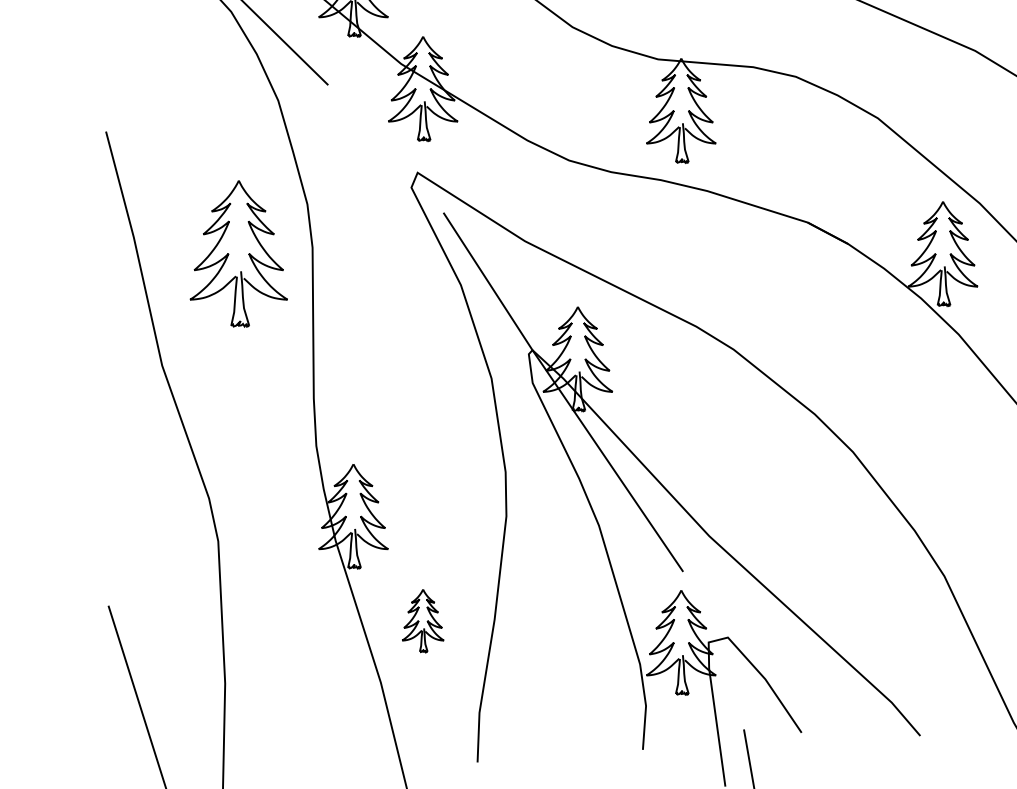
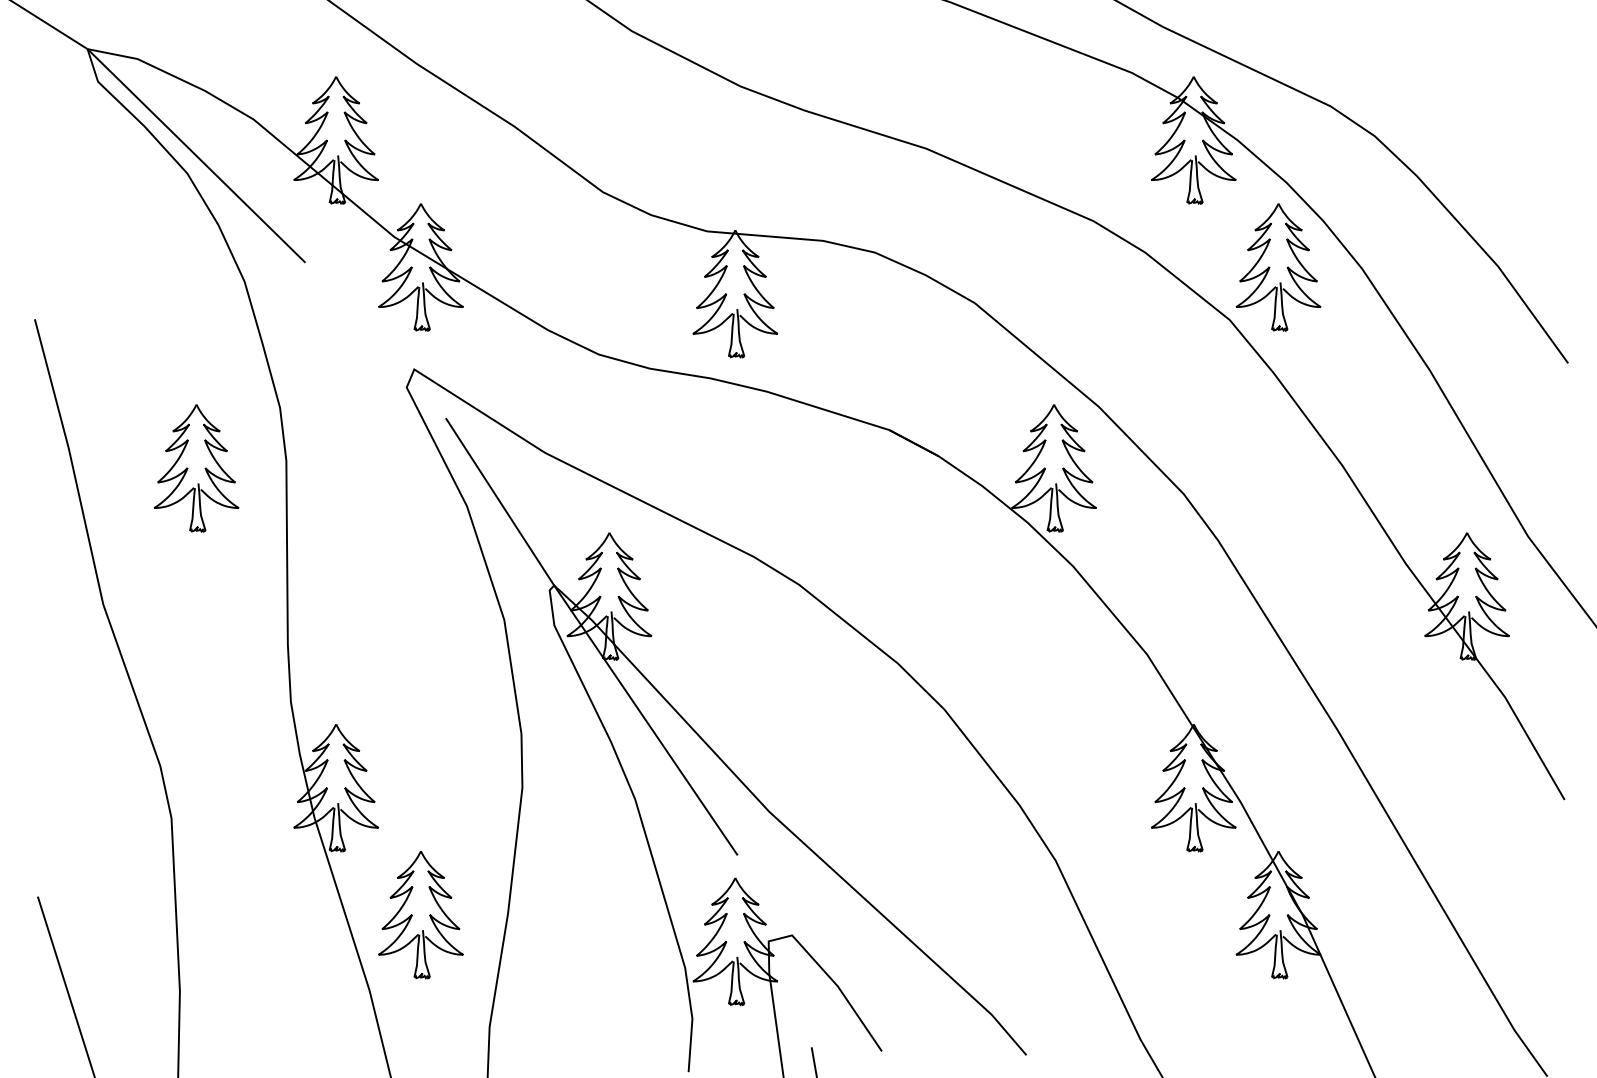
part: (238, 254) -> (196, 468), size x0.71
part: (422, 621) -> (420, 915), size x1.67

